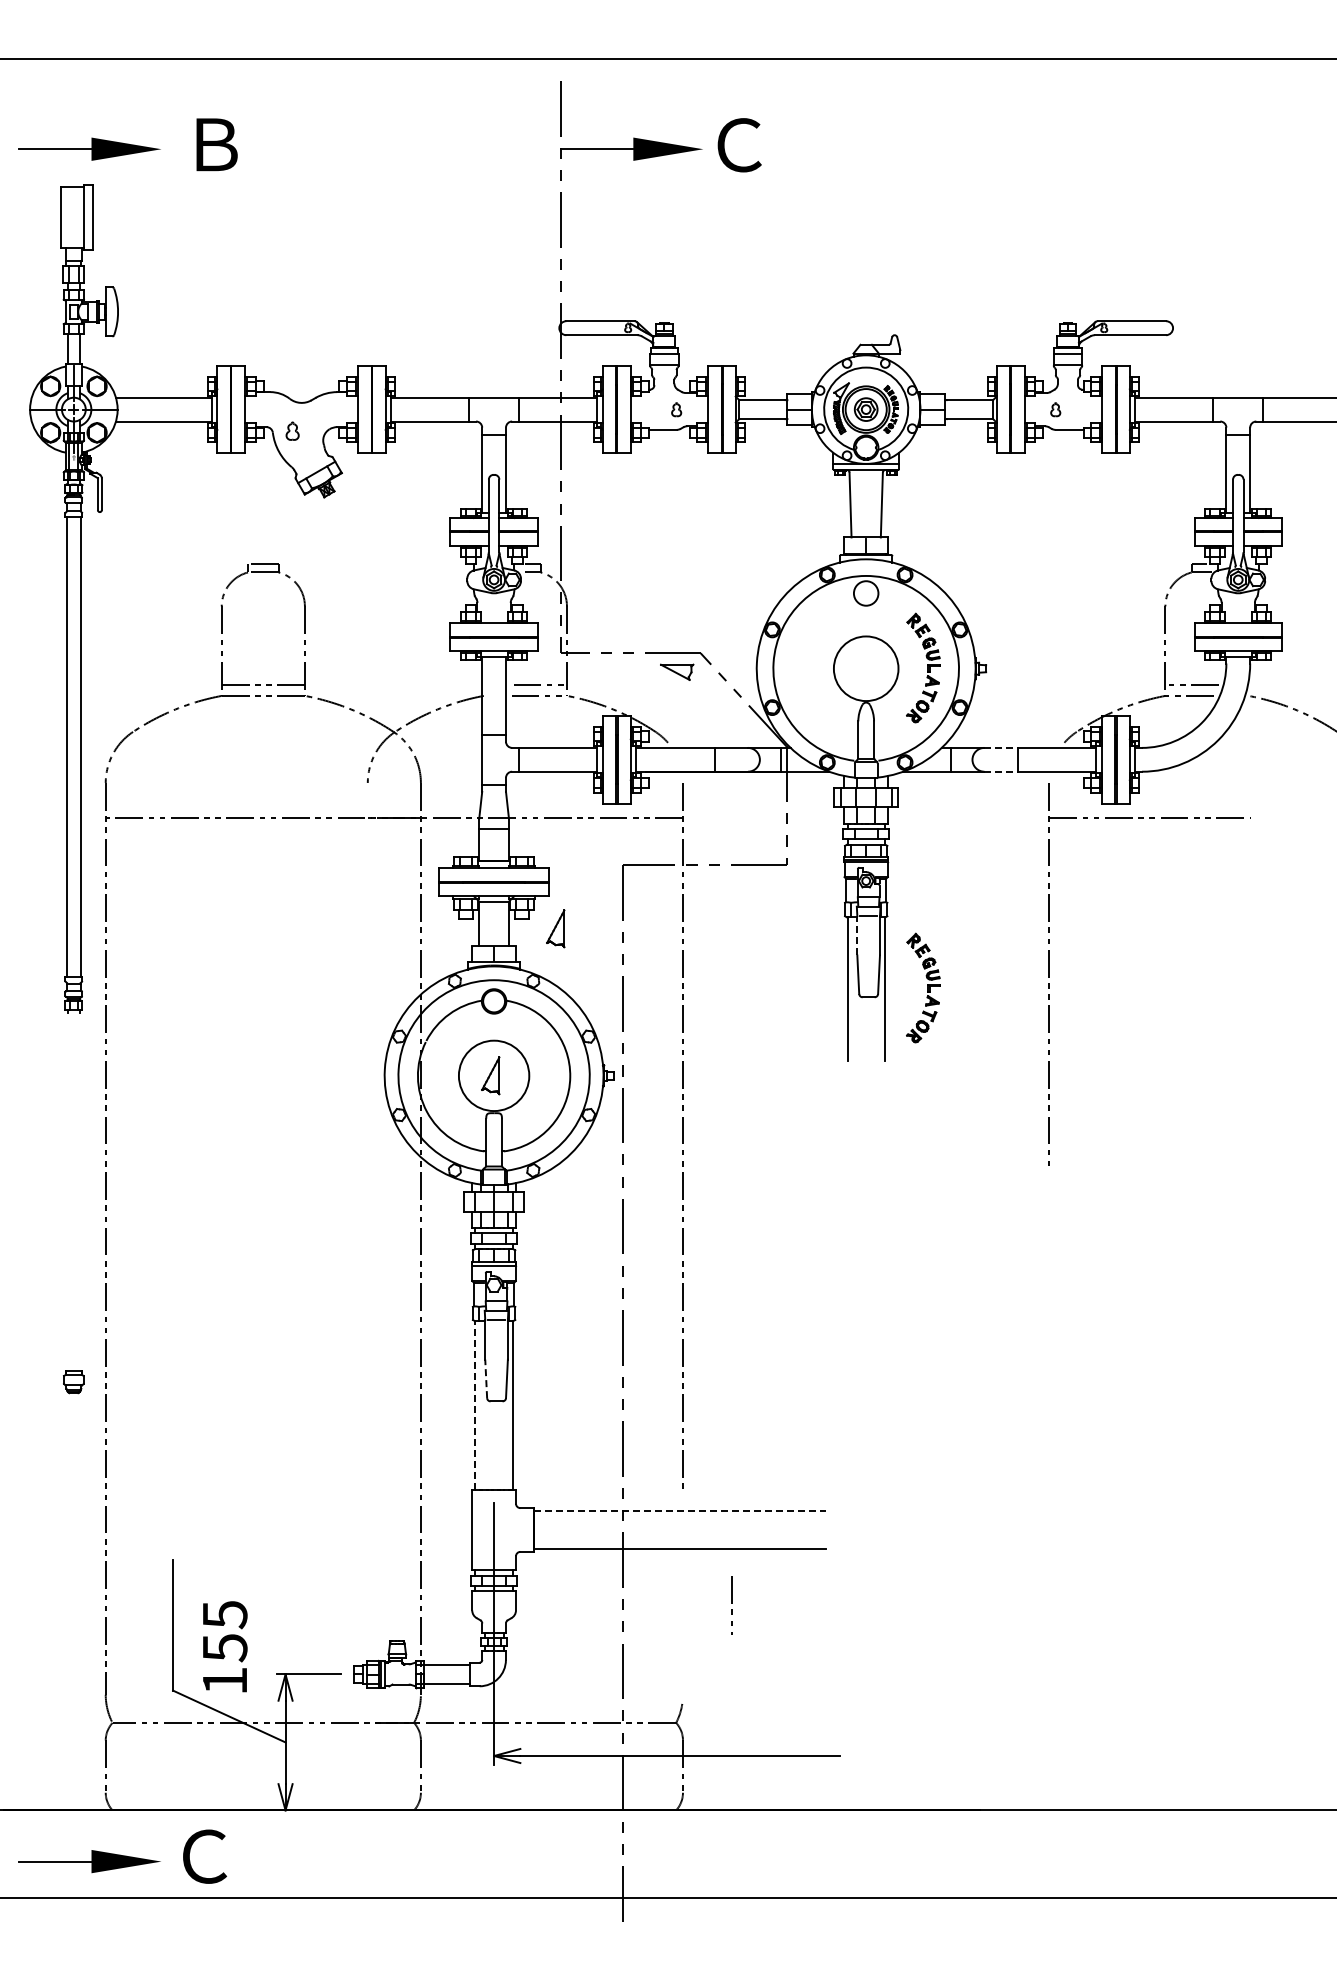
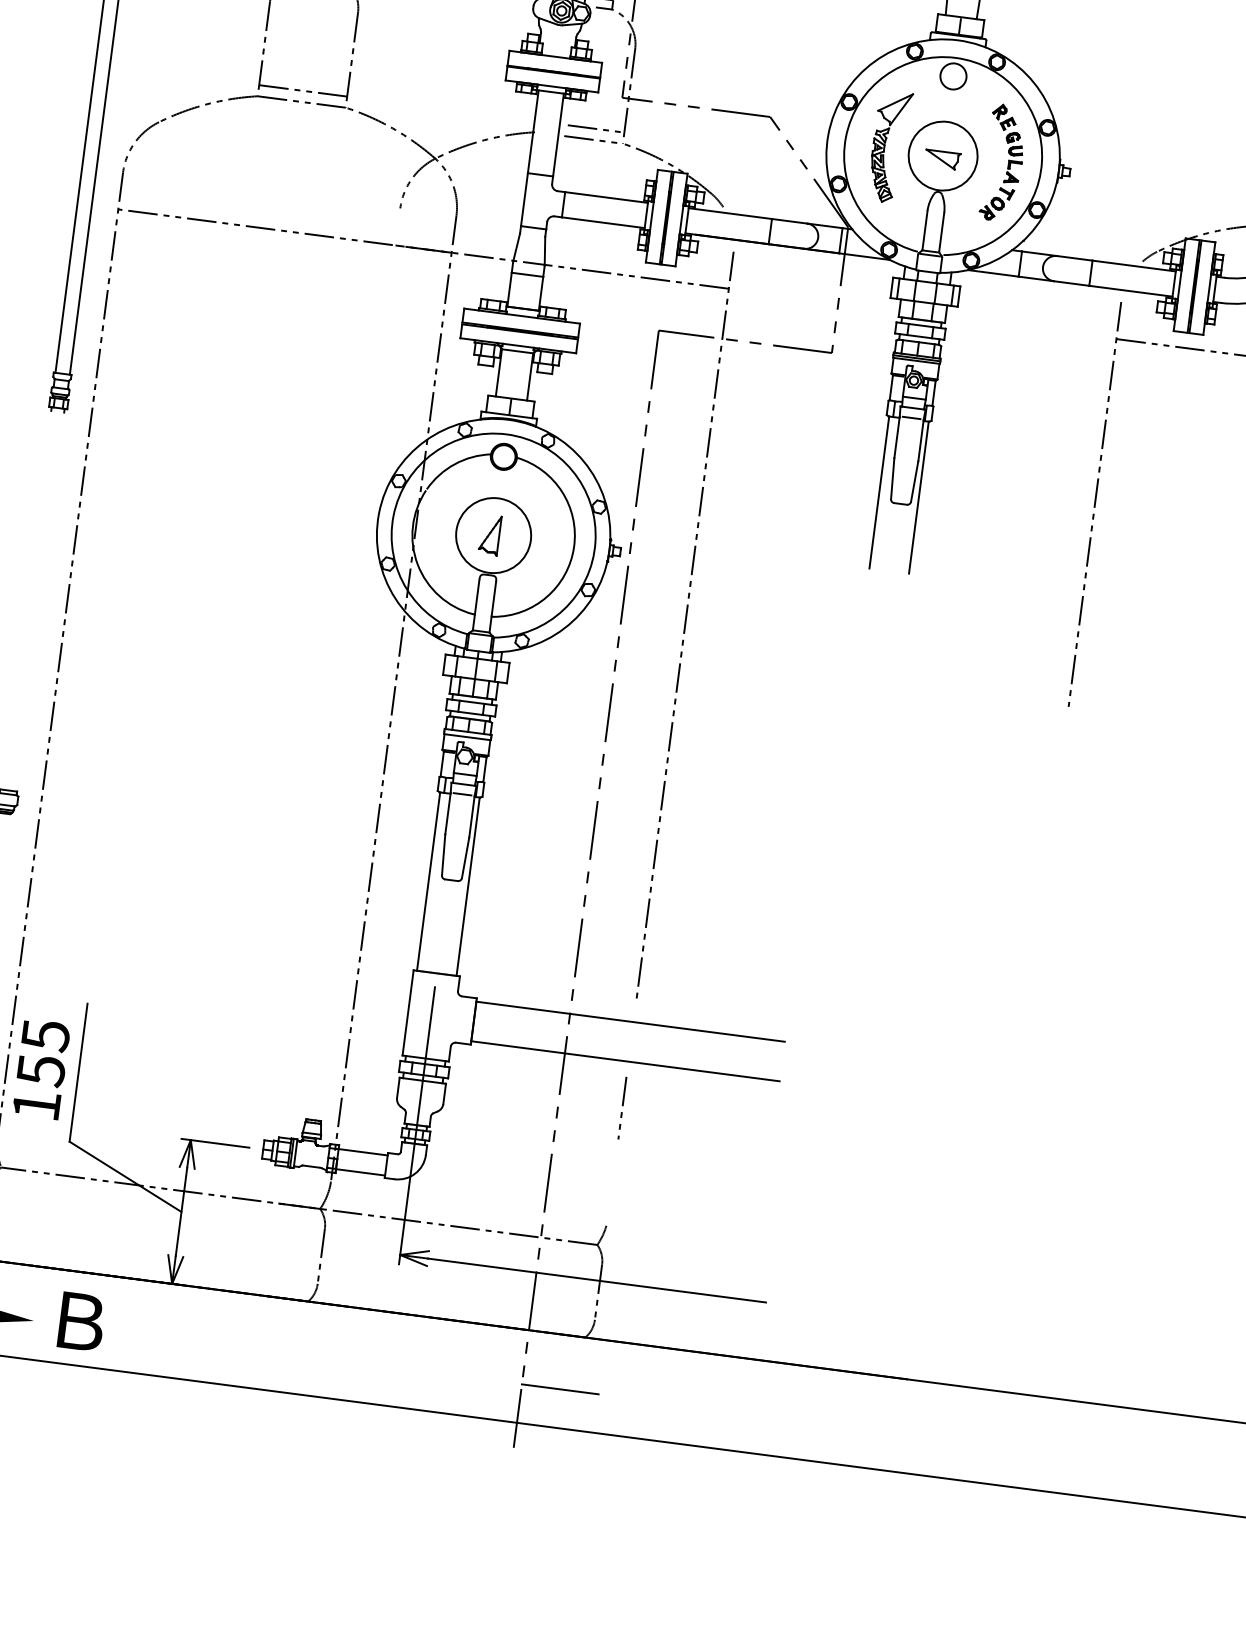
part: (815, 666) -> (889, 146), added
part: (677, 671) -> (943, 159), moved
line: (1001, 747) -> (1075, 257), dashed -> solid
line: (1001, 771) -> (1072, 283), dashed -> solid
part: (555, 928) -> (578, 388), removed
line: (857, 935) -> (897, 437), dashed -> solid
part: (923, 987) -> (959, 501), removed
line: (486, 1378) -> (444, 854), dashed -> solid
line: (475, 1404) -> (428, 880), dashed -> solid
line: (680, 1511) -> (630, 1021), dashed -> solid
line: (731, 1603) -> (622, 1105), moved
text: (225, 1646) -> (41, 1069), moved
text: (205, 1856) -> (81, 1321), Ｃ -> Ｂ
line: (658, 1861) -> (559, 1389), added

